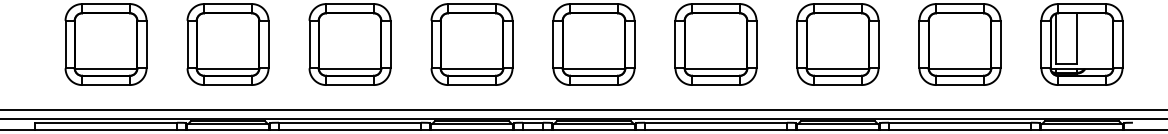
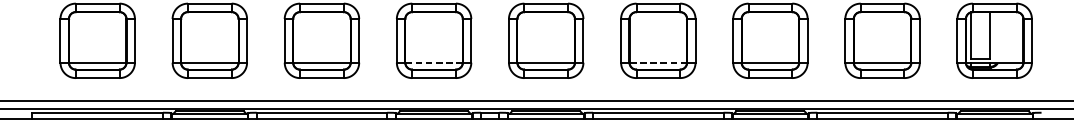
line: (471, 68) -> (433, 62), solid -> dashed
line: (715, 68) -> (657, 62), solid -> dashed

